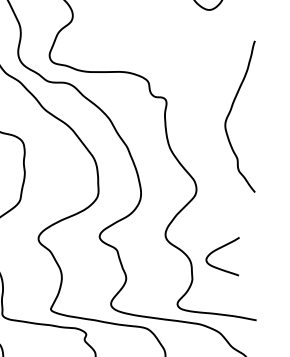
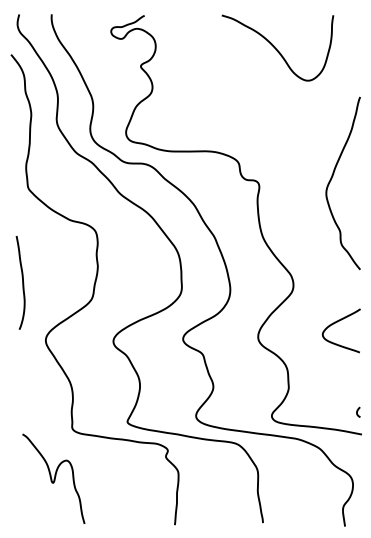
curve: (230, 112) -> (332, 178), moved
curve: (219, 249) -> (337, 322), moved
curve: (253, 300) -> (358, 411), added

